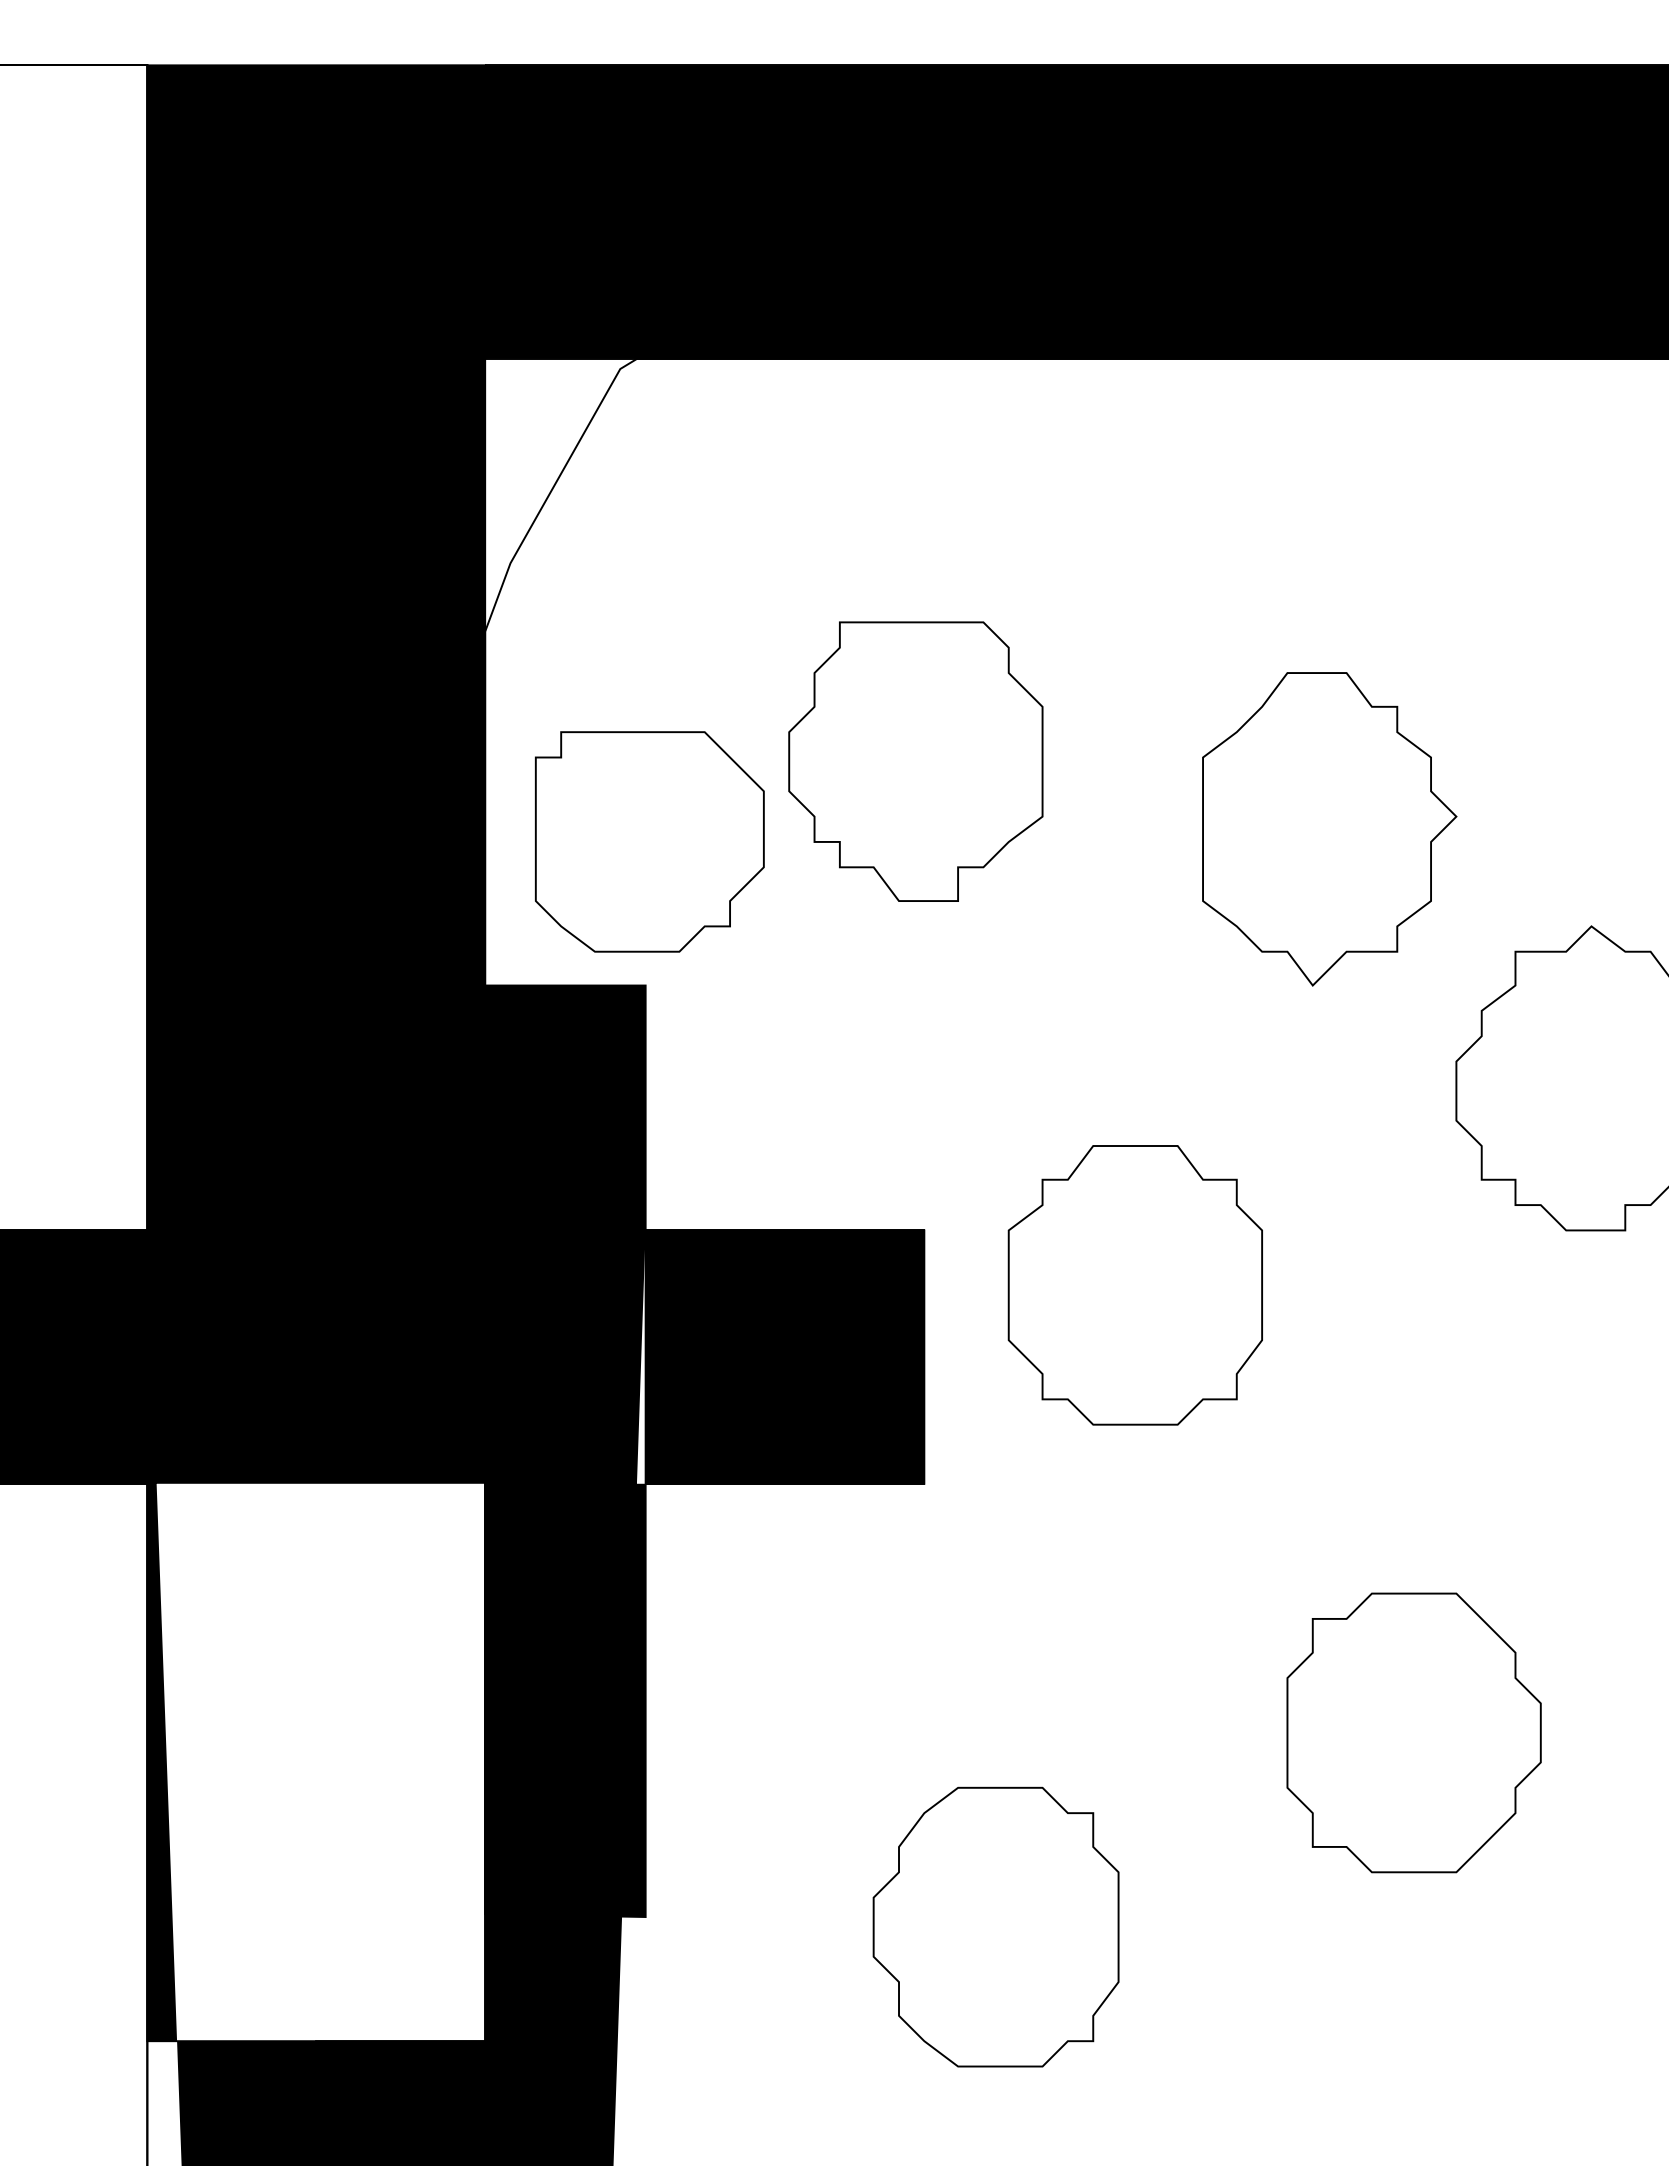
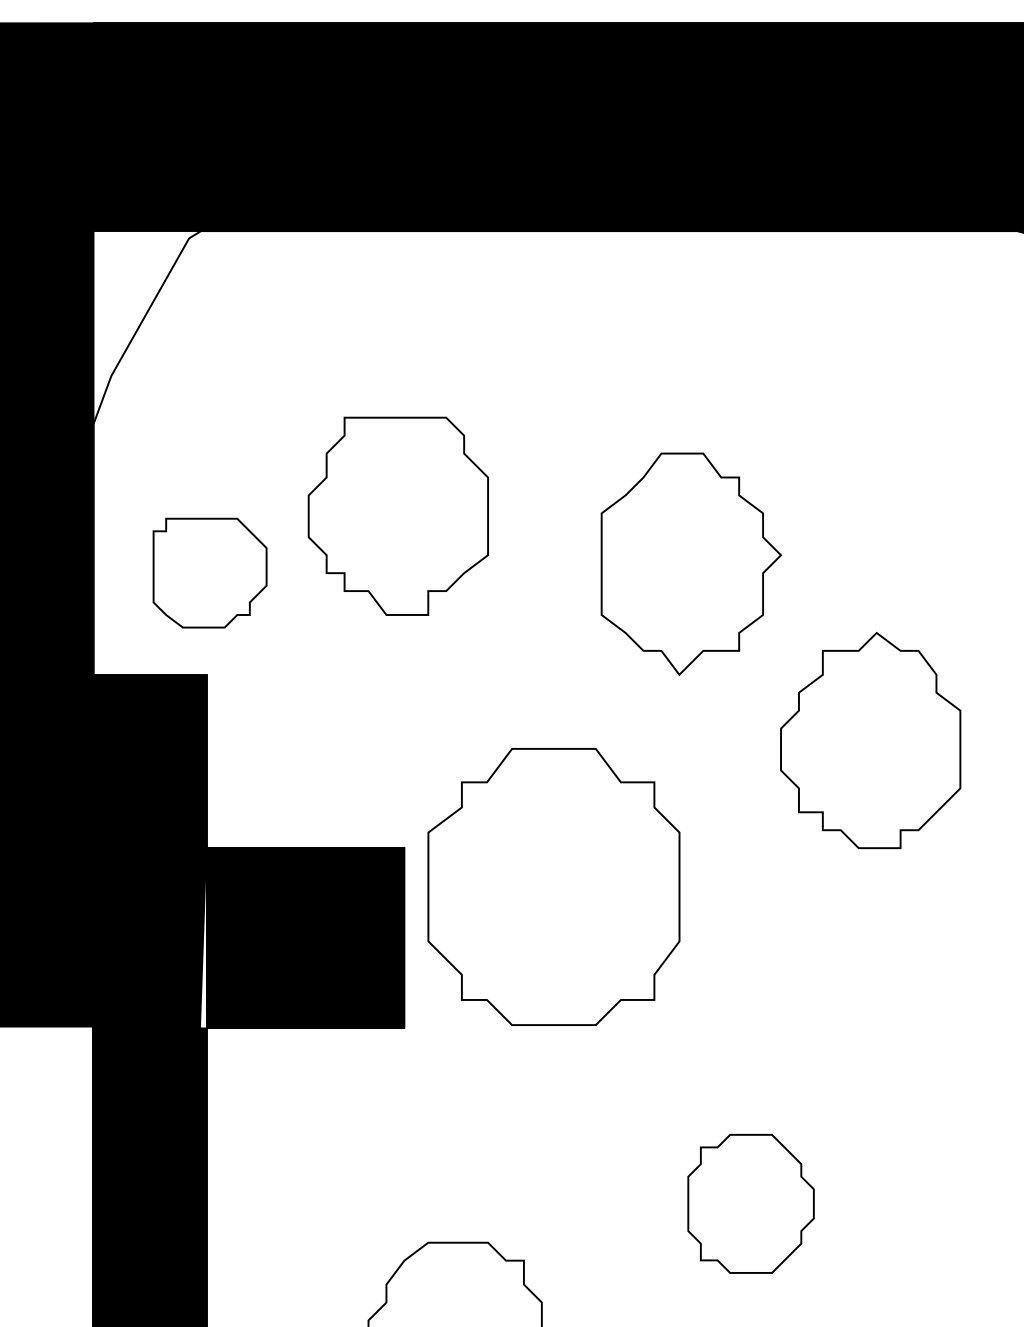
part: (649, 841) -> (209, 572), size x0.7
part: (1134, 1285) -> (553, 887), size x1.4
part: (1413, 1732) -> (750, 1203), size x0.7

